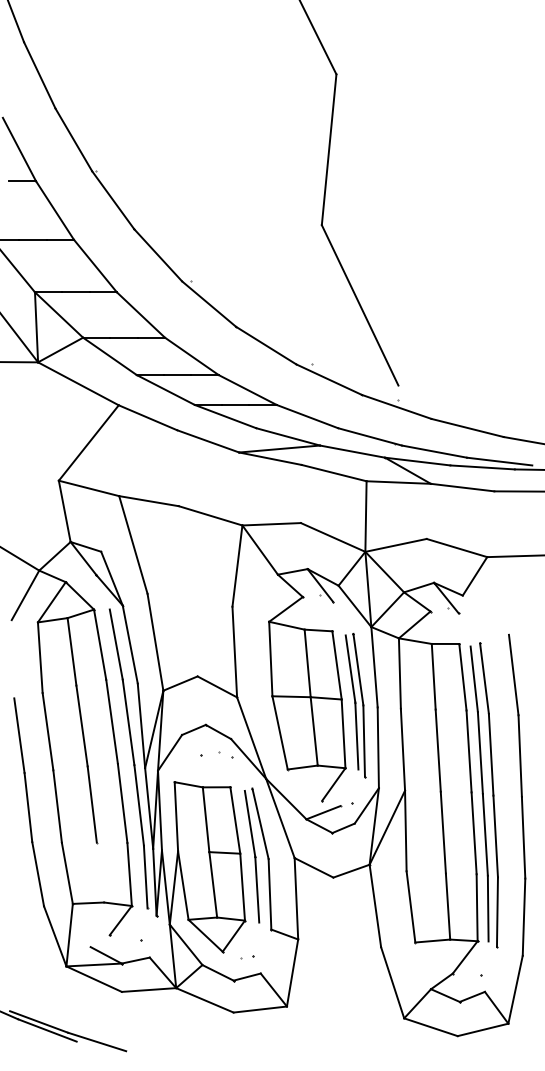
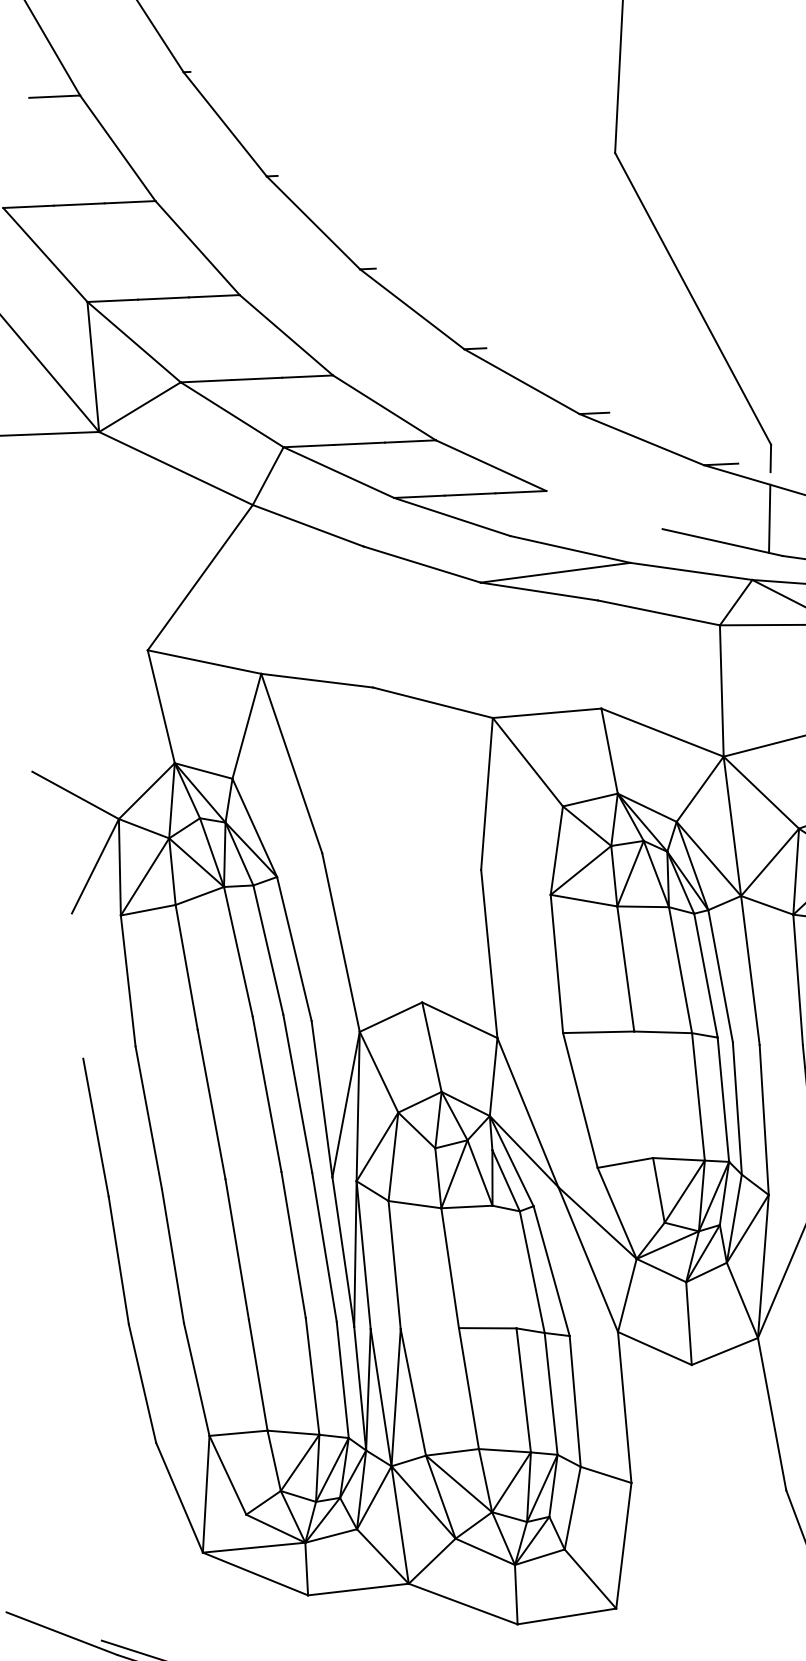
line: (307, 416) -> (604, 509), removed
line: (313, 731) -> (642, 1095), removed
line: (235, 820) -> (504, 1267), removed

